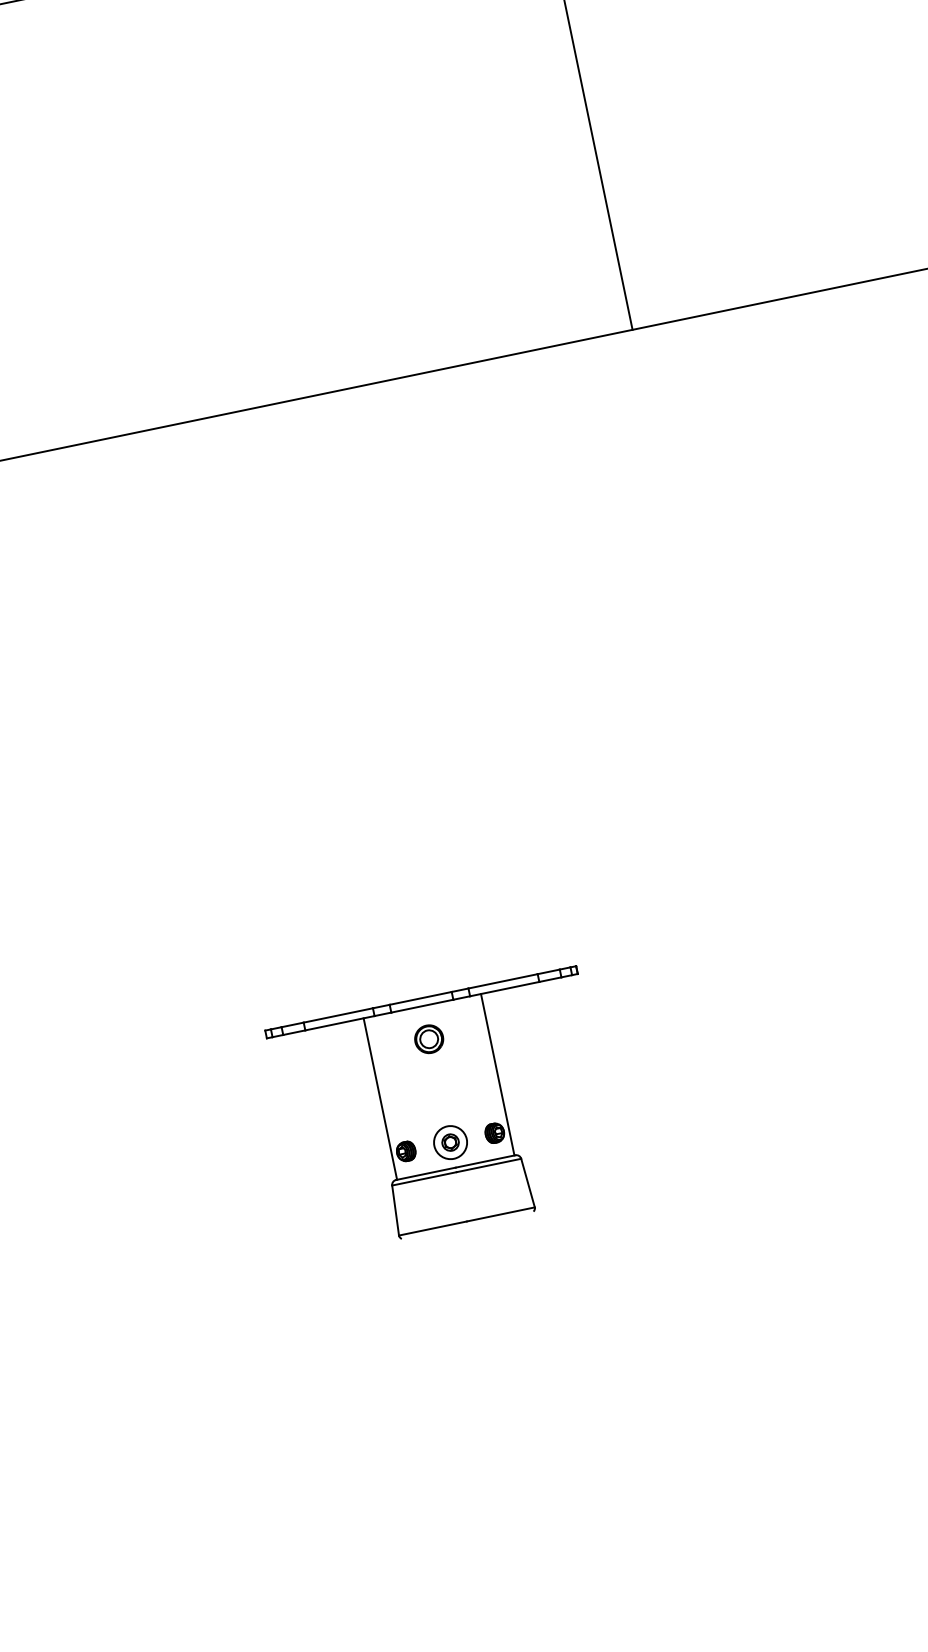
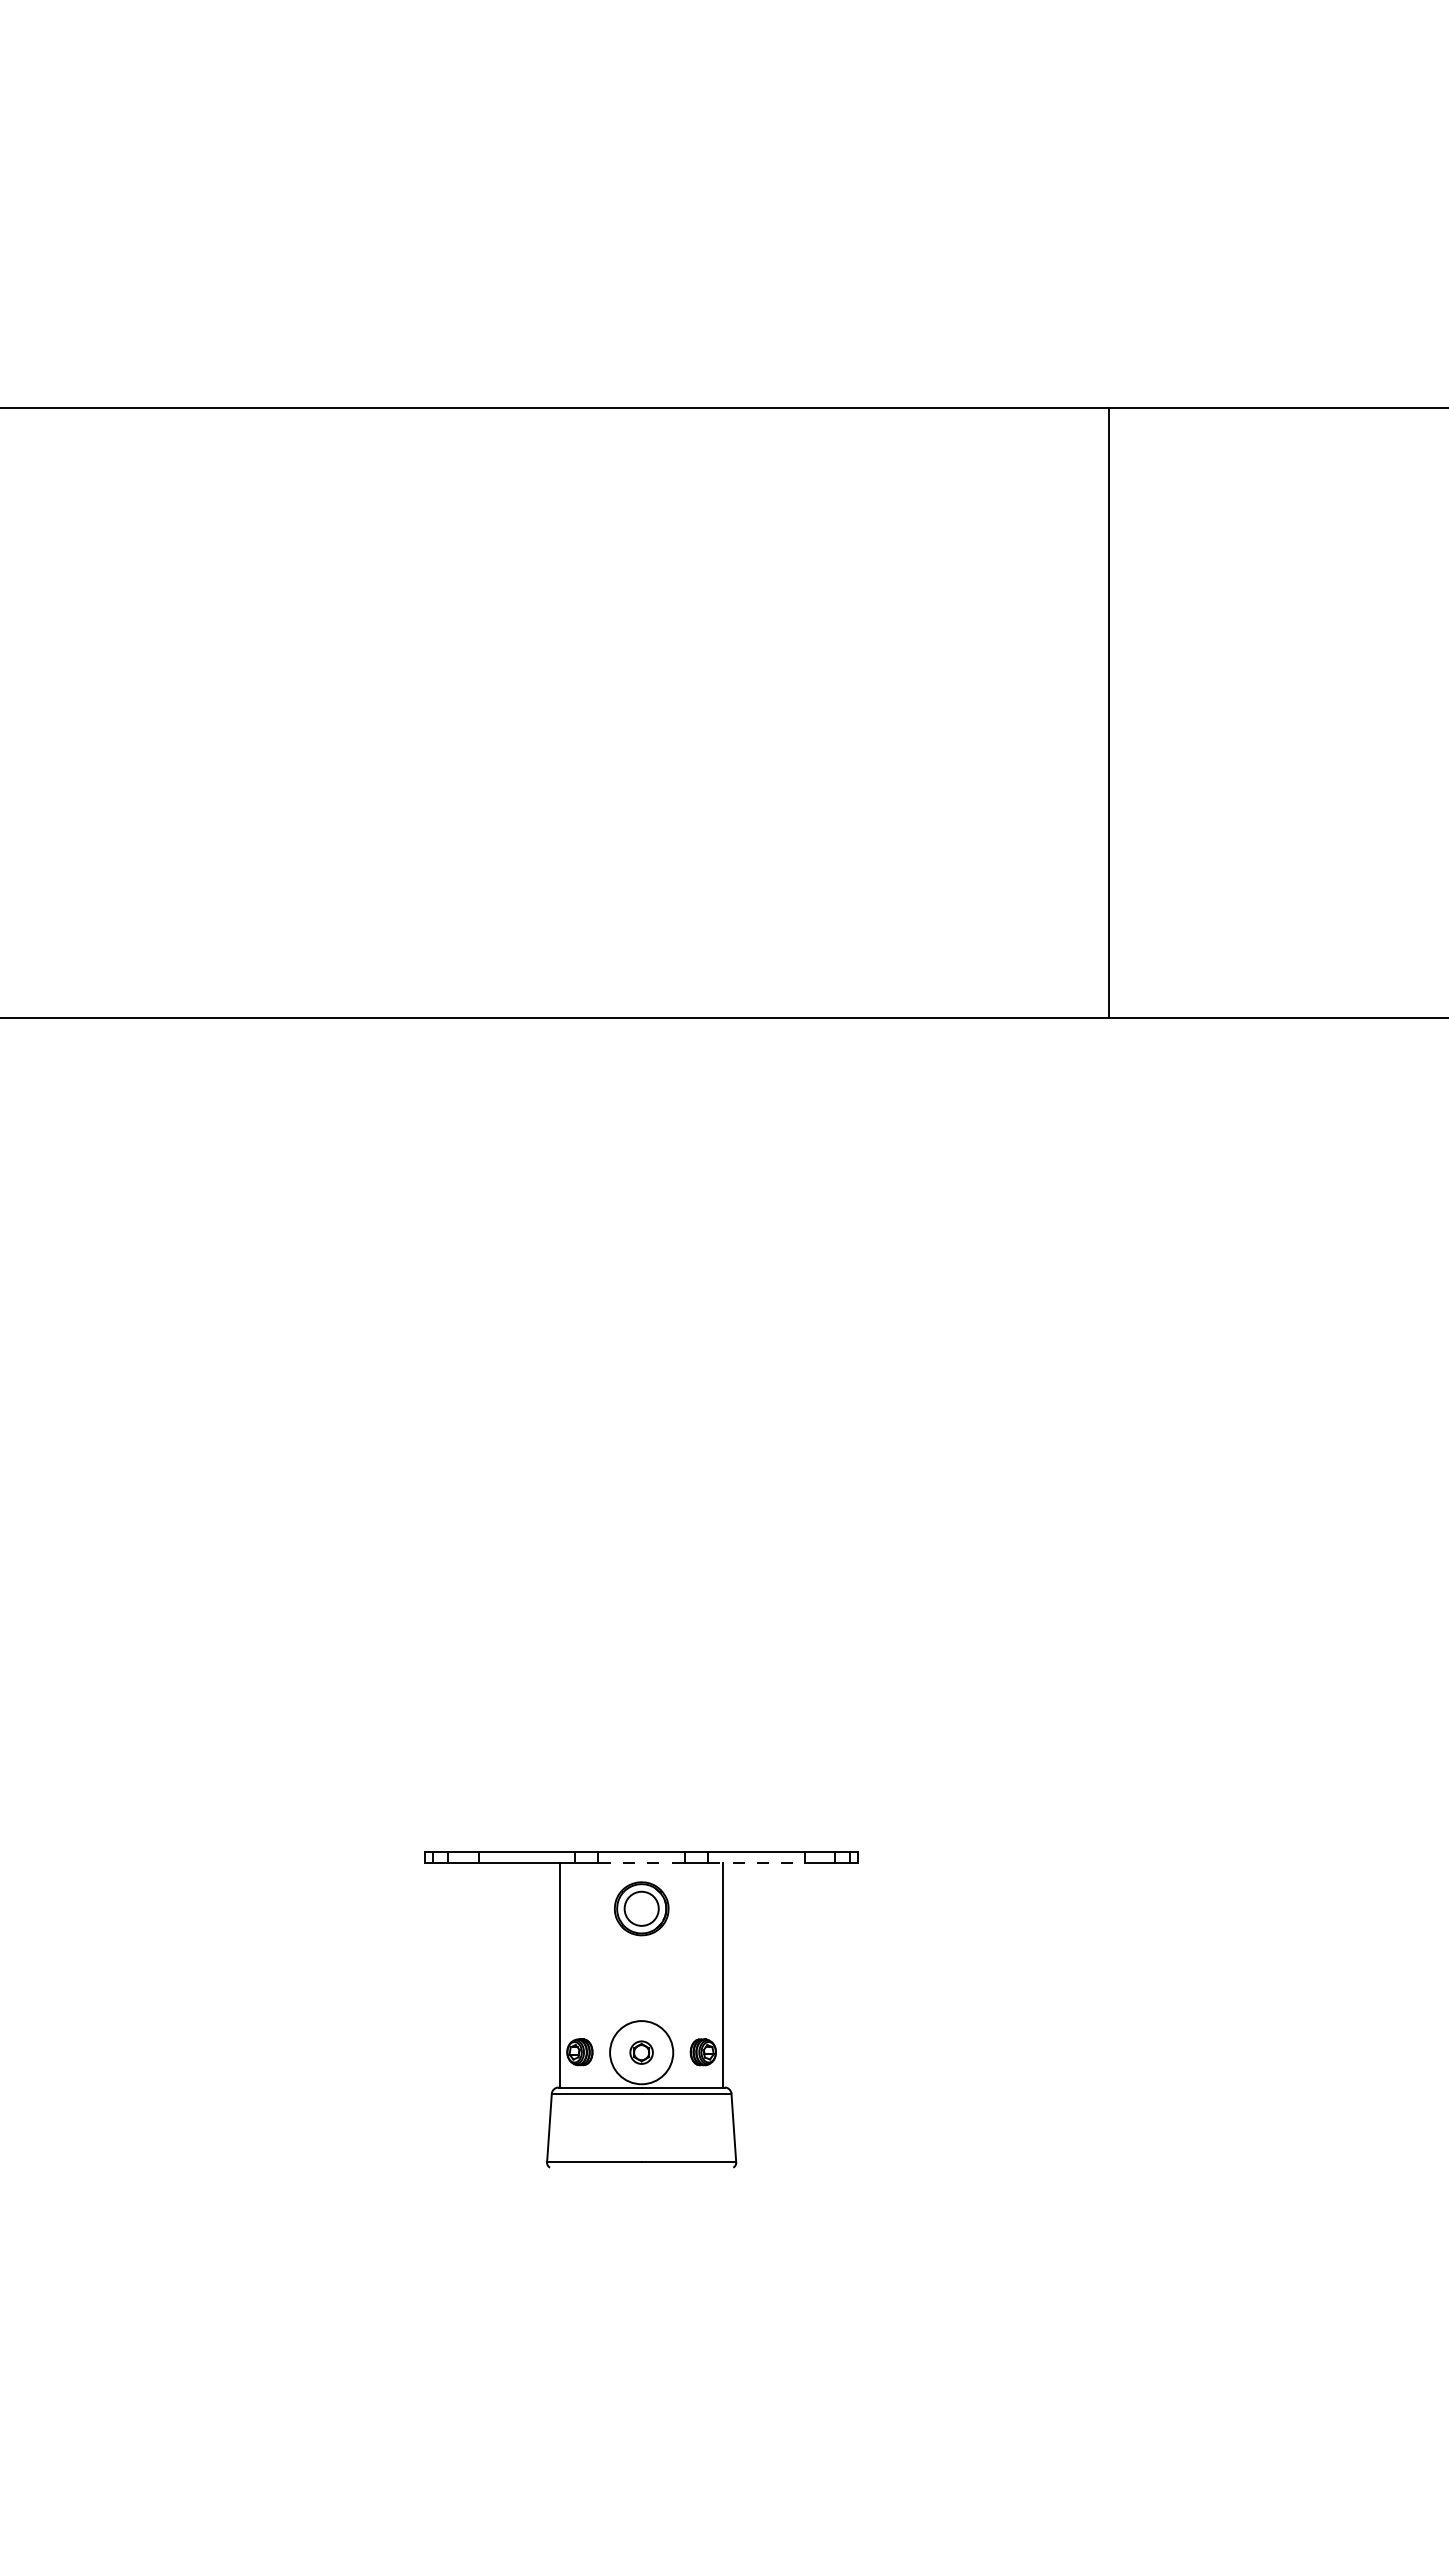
line: (504, 988) -> (756, 1862), solid -> dashed
line: (422, 1005) -> (642, 1862), solid -> dashed
part: (429, 1039) -> (641, 1908), size x1.4
circle: (450, 1142) -> (641, 2052), size x1.4

